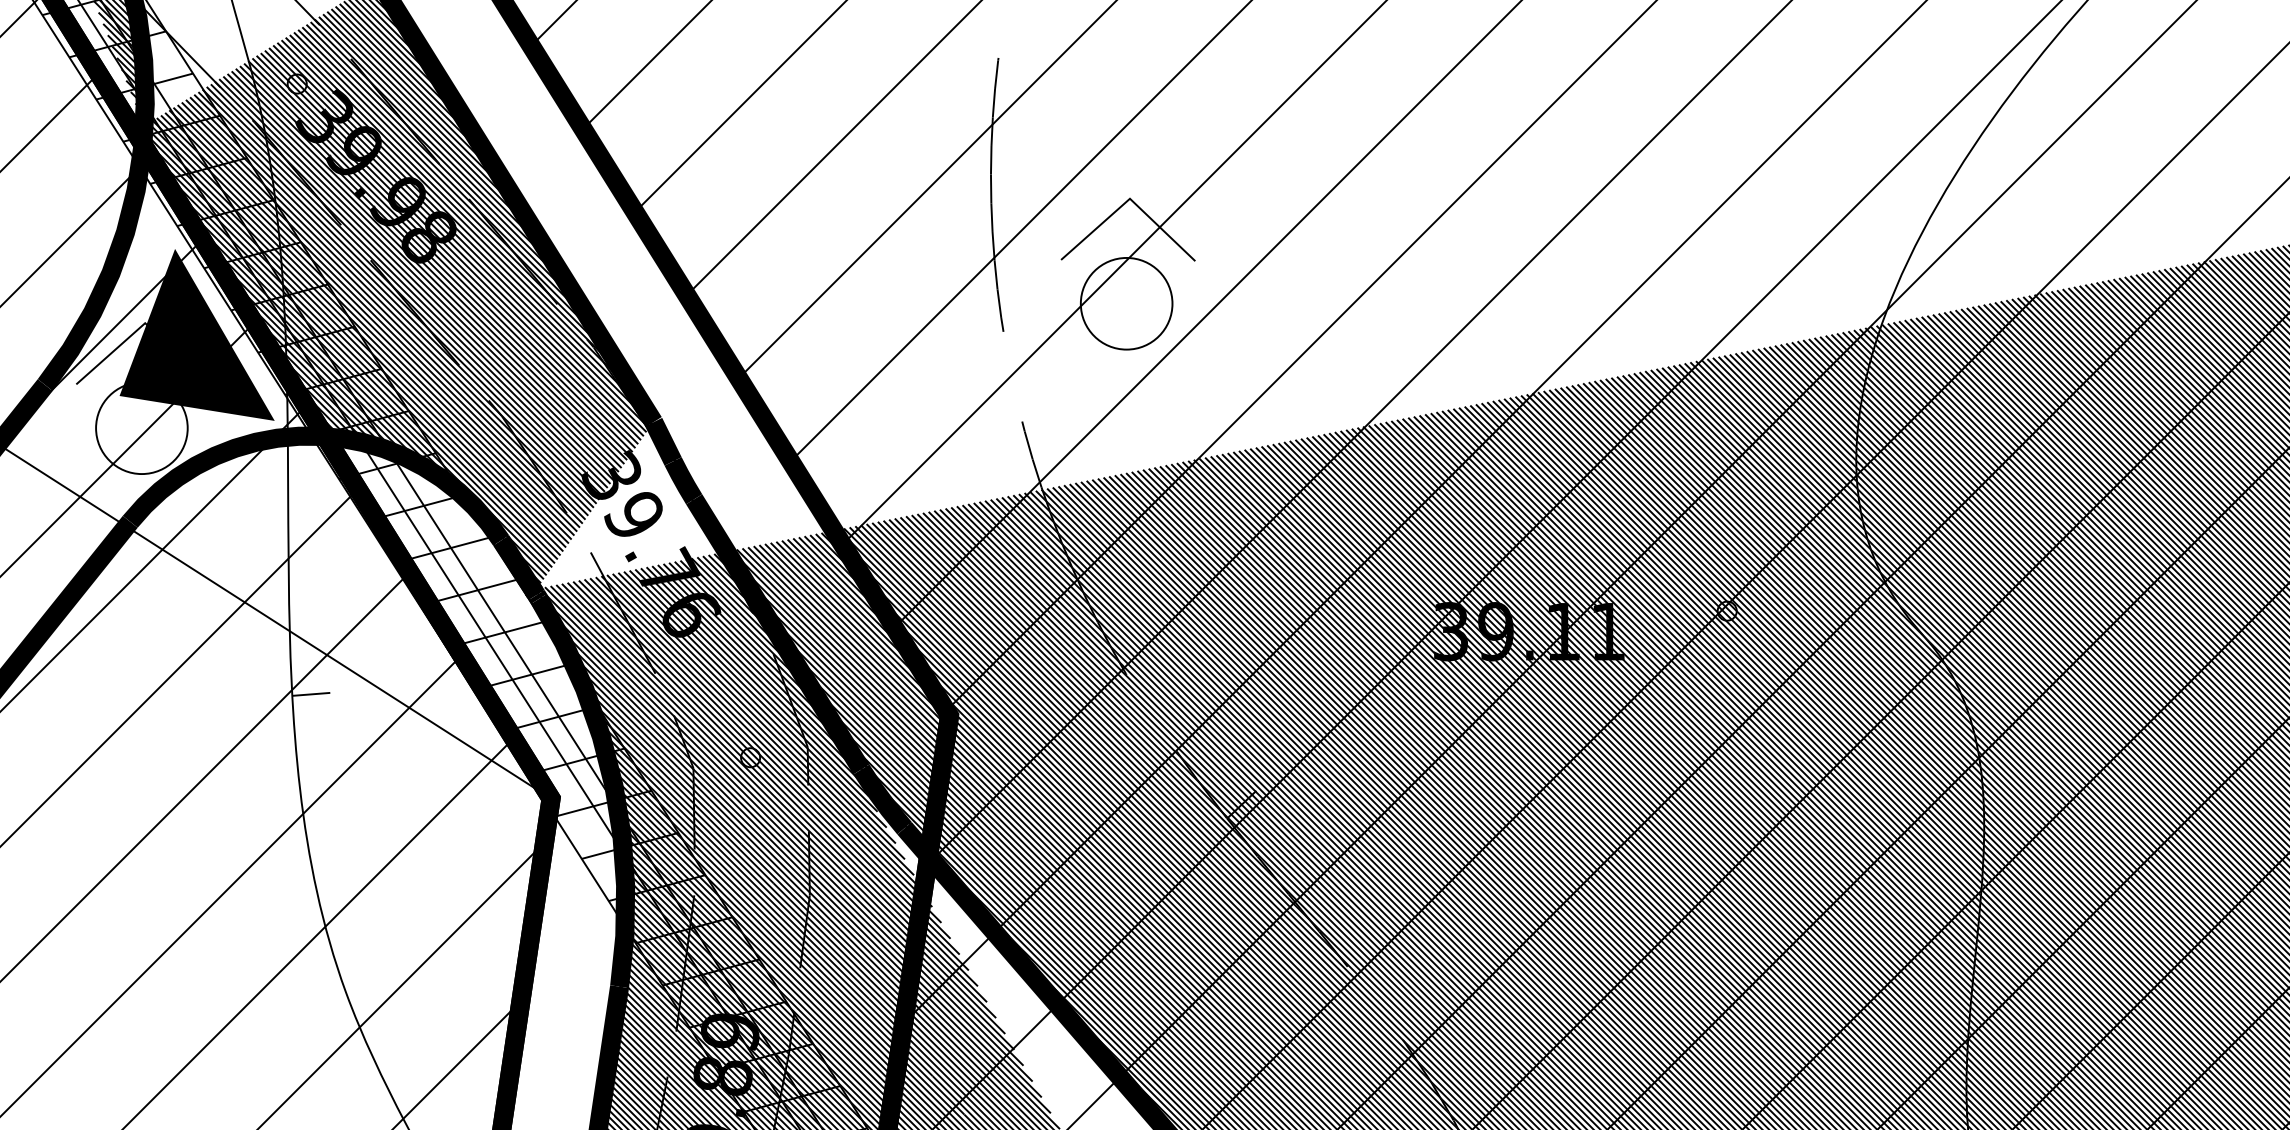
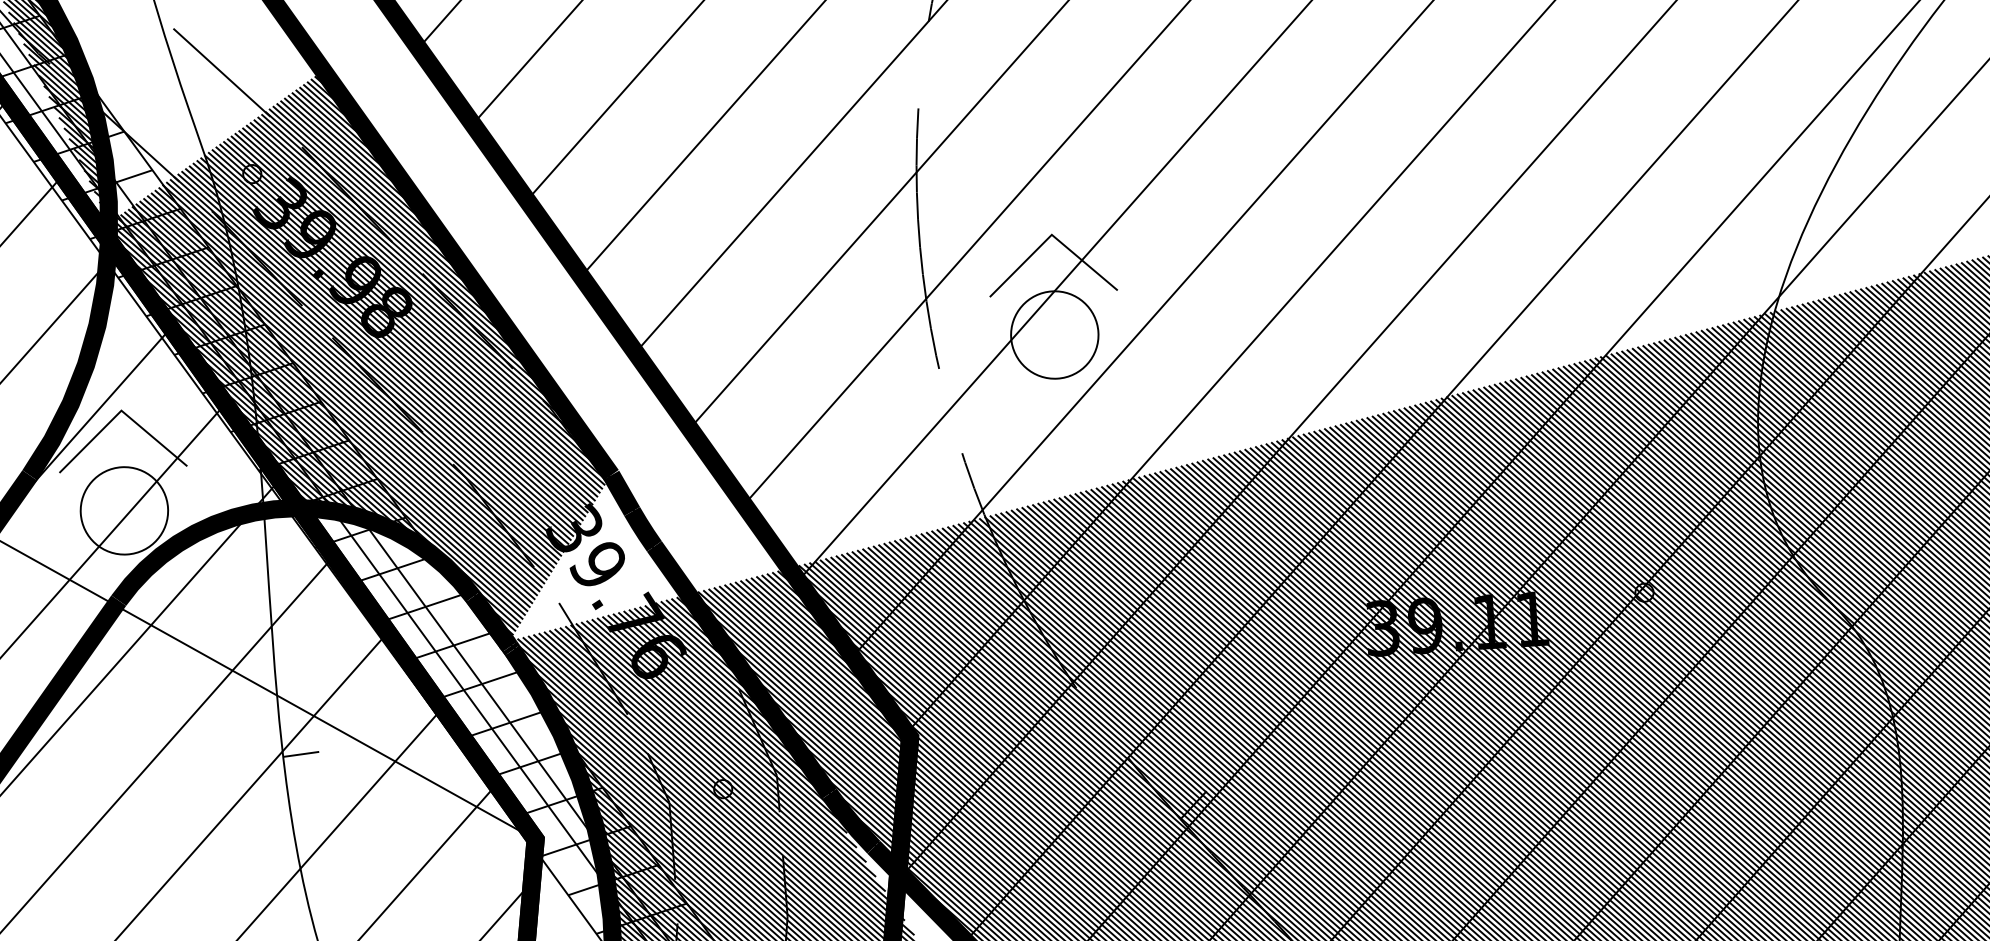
fill: (196, 334) -> (170, 418), removed

